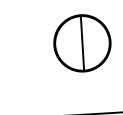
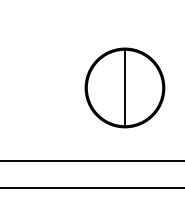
part: (82, 43) -> (124, 87), moved

